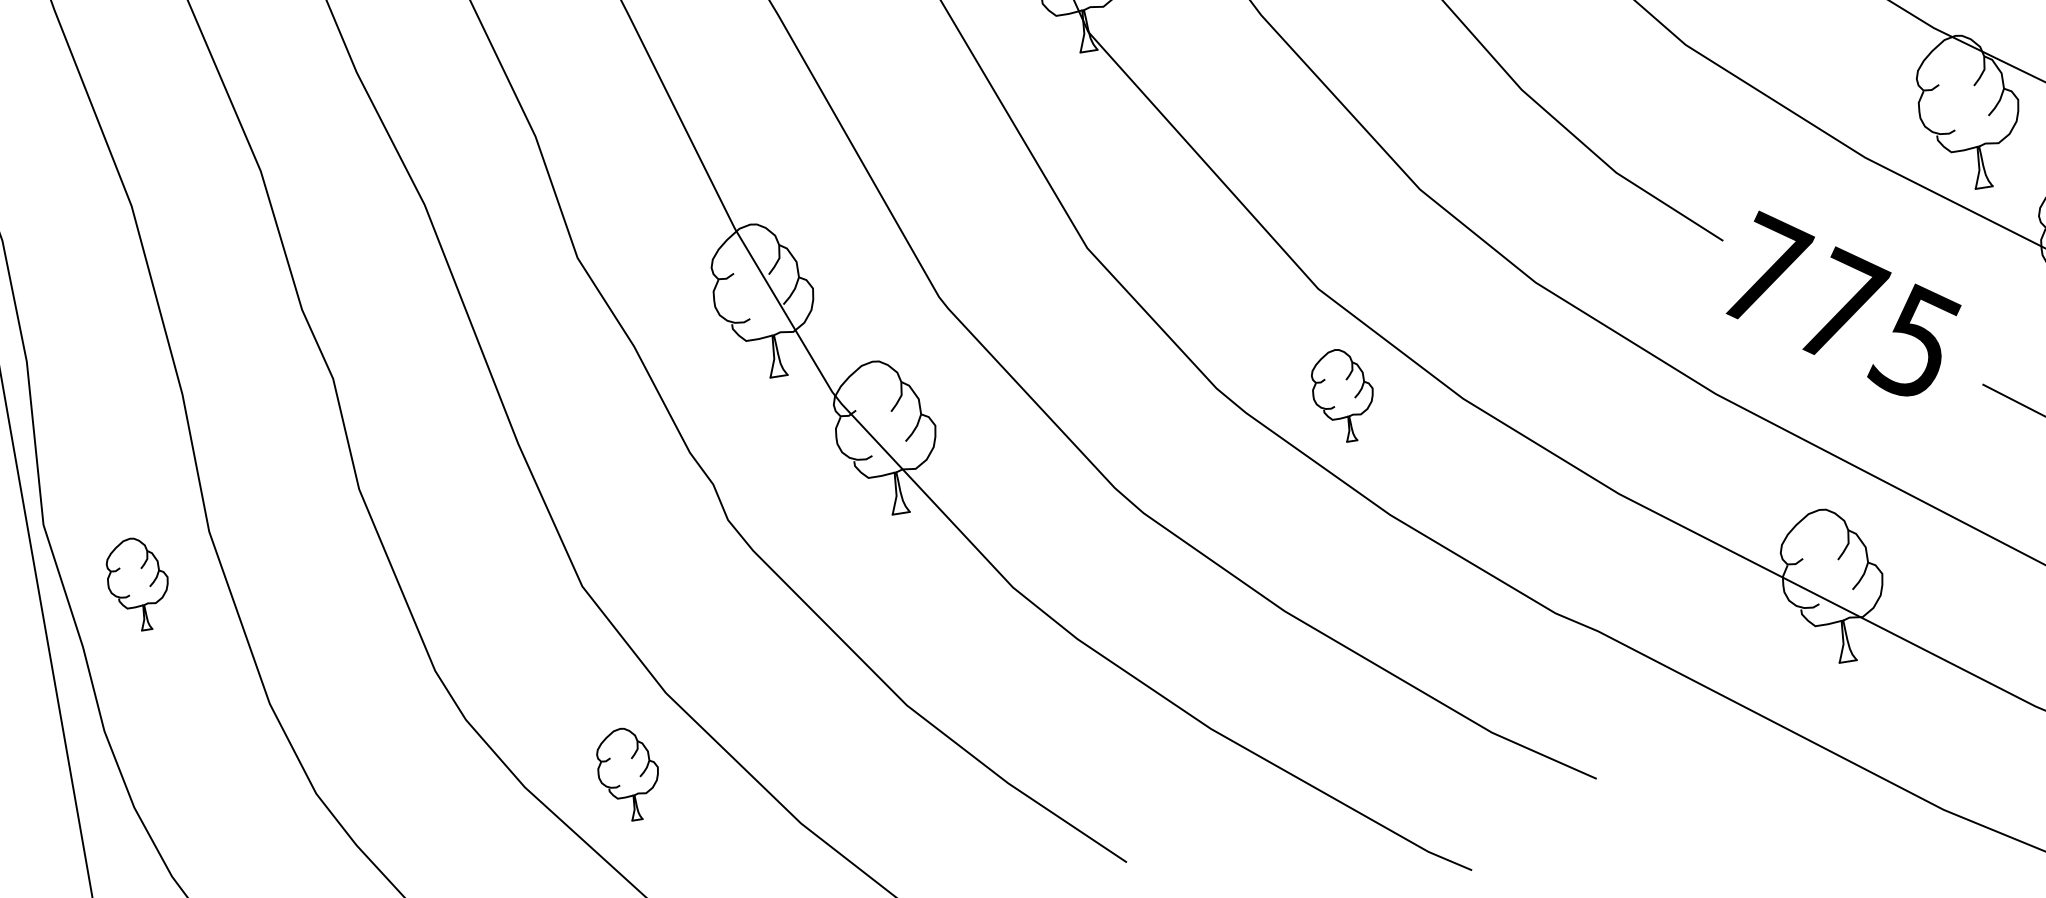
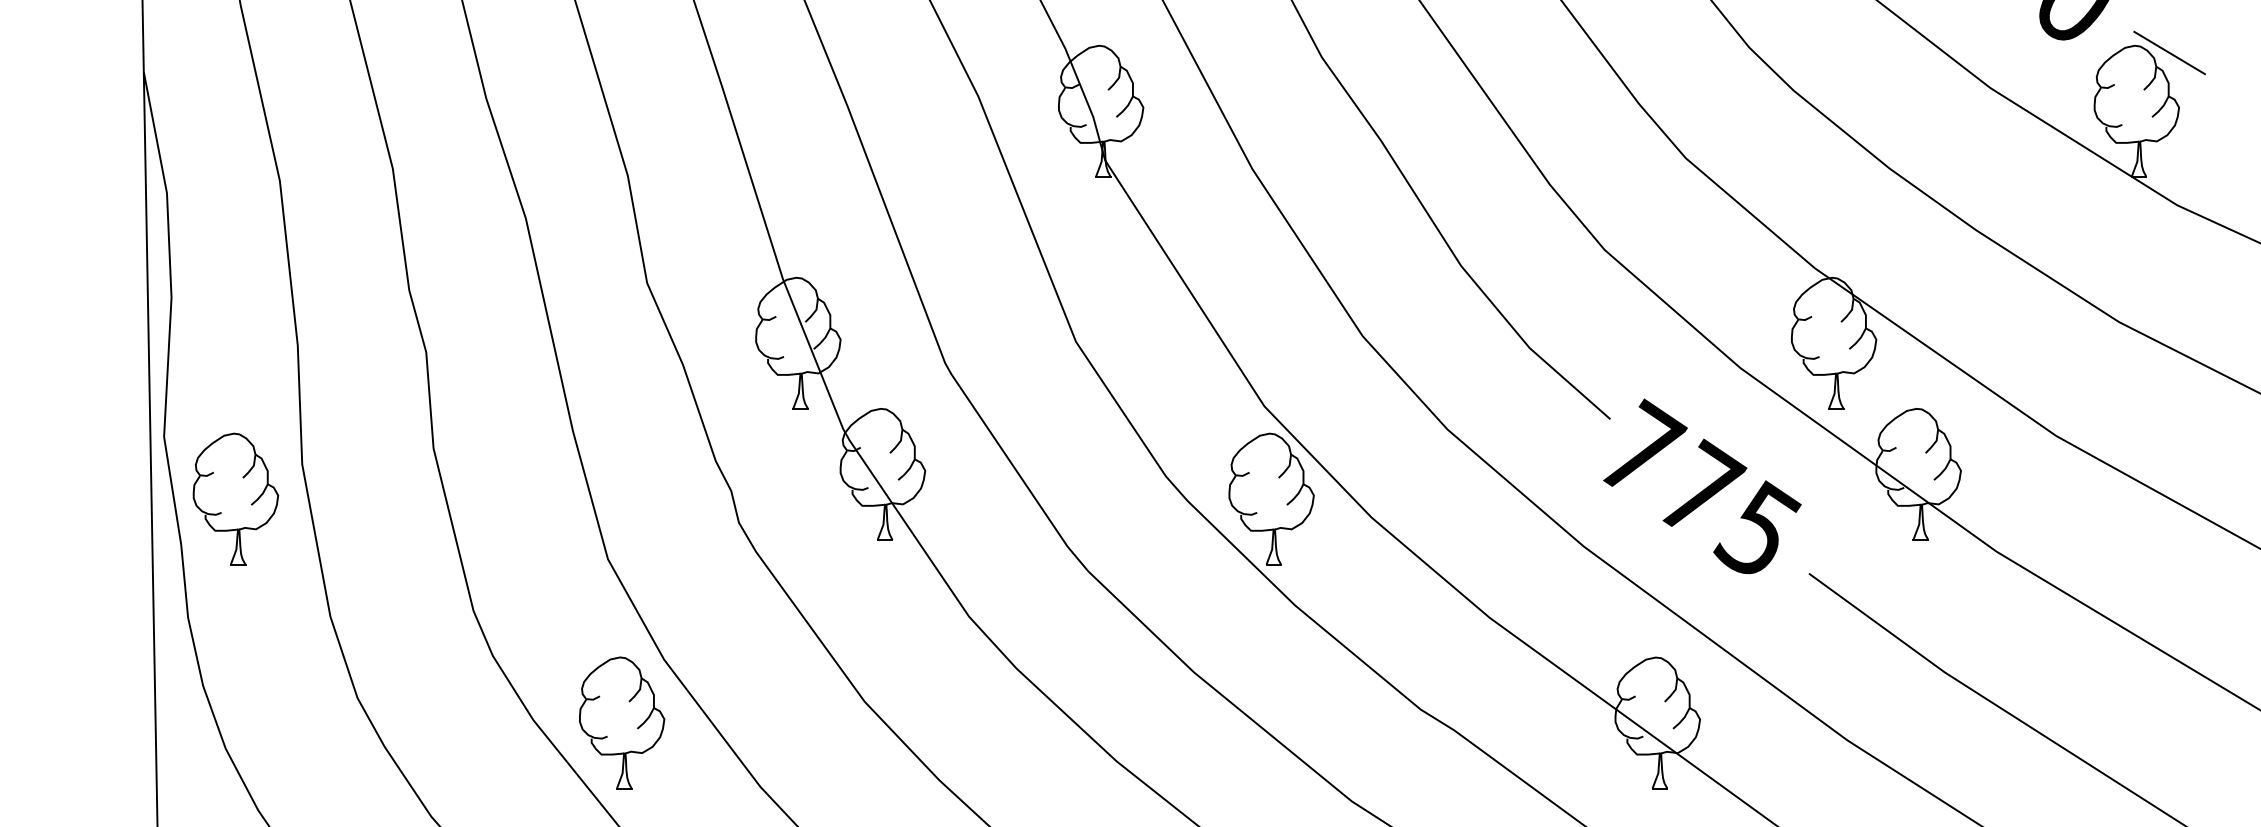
part: (1343, 394) -> (1271, 498), size x1.67
part: (137, 583) -> (235, 498), size x1.67
part: (628, 773) -> (622, 722), size x1.67

